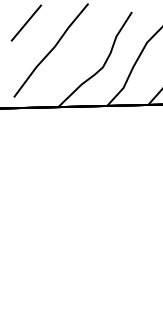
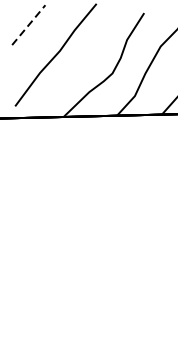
line: (26, 23) -> (28, 25), solid -> dashed

